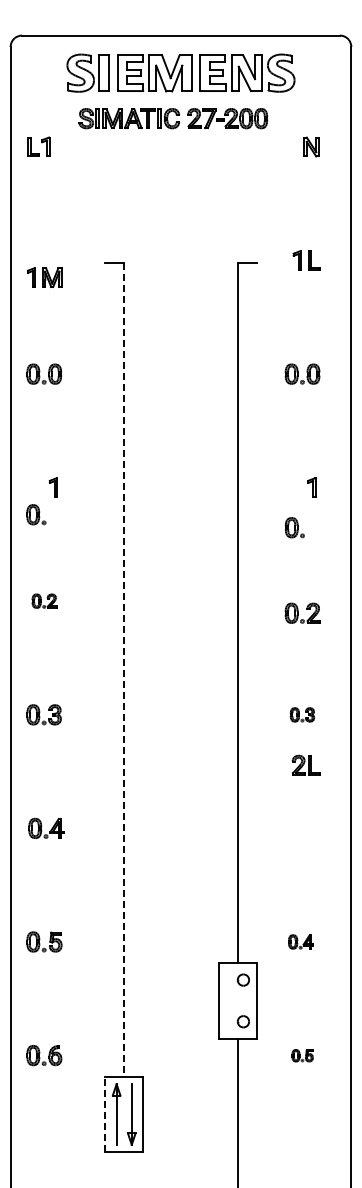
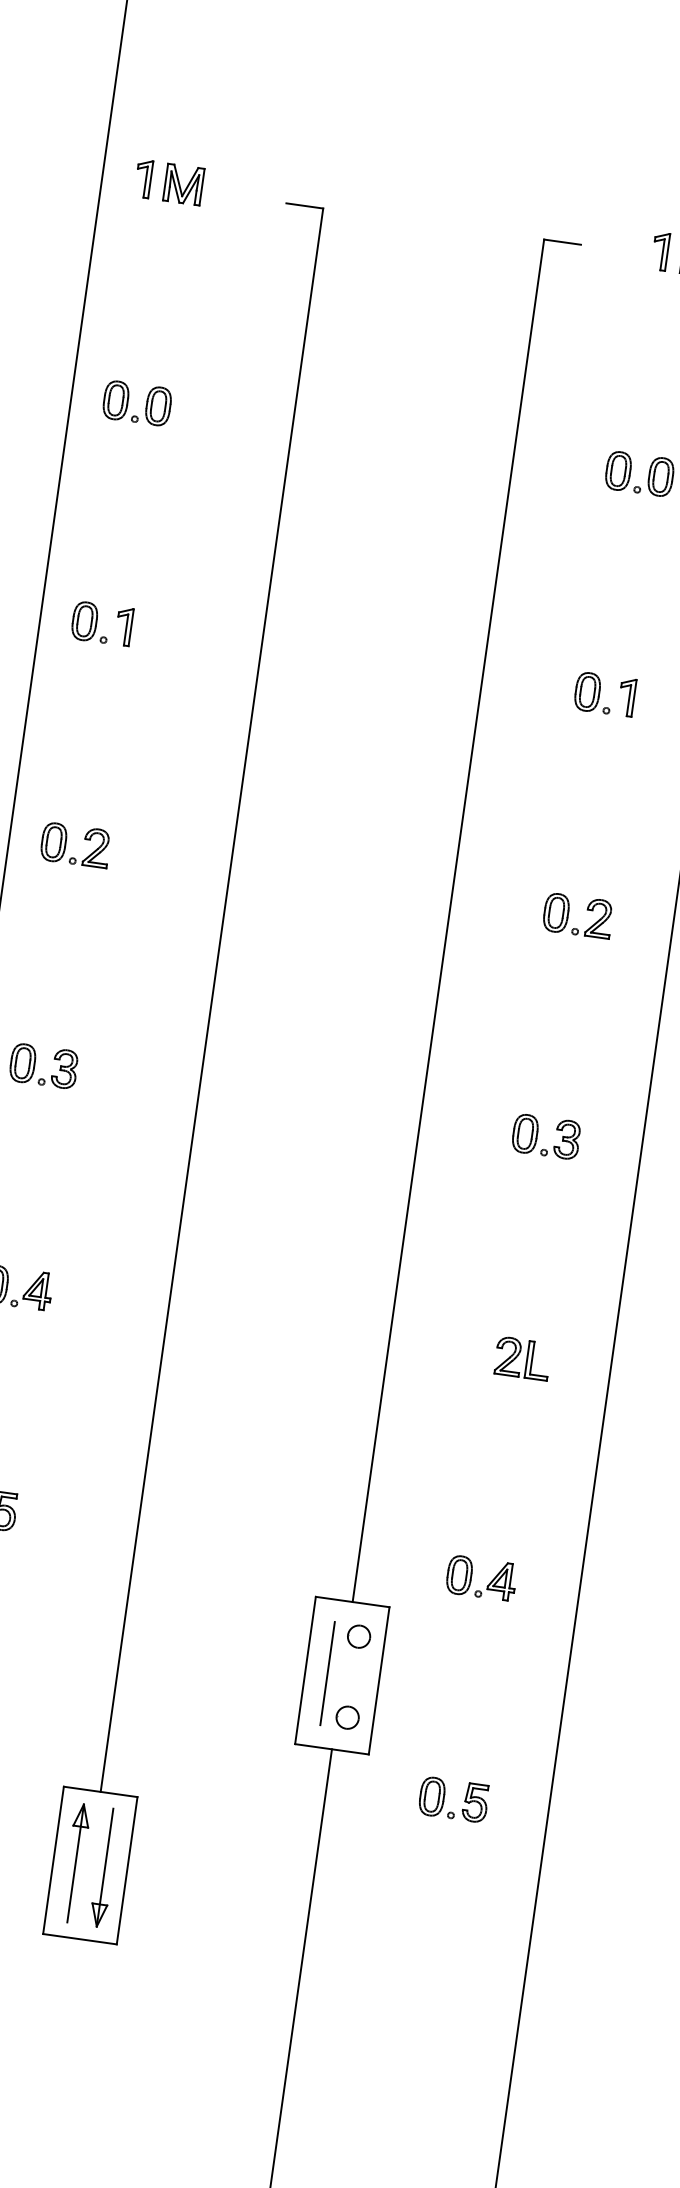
part: (44, 277) -> (168, 182), moved
part: (36, 514) -> (91, 621), moved
part: (294, 527) -> (593, 692), moved
part: (44, 600) -> (75, 843), size x1.43
part: (302, 612) -> (577, 914), moved
line: (124, 669) -> (212, 999), dashed -> solid
part: (302, 714) -> (546, 1136), size x1.43
part: (305, 764) -> (521, 1356), moved
part: (300, 941) -> (480, 1577), size x1.43
line: (230, 1000) -> (328, 1672), added
part: (302, 1055) -> (453, 1799), size x1.67
line: (105, 1114) -> (53, 1860), dashed -> solid

